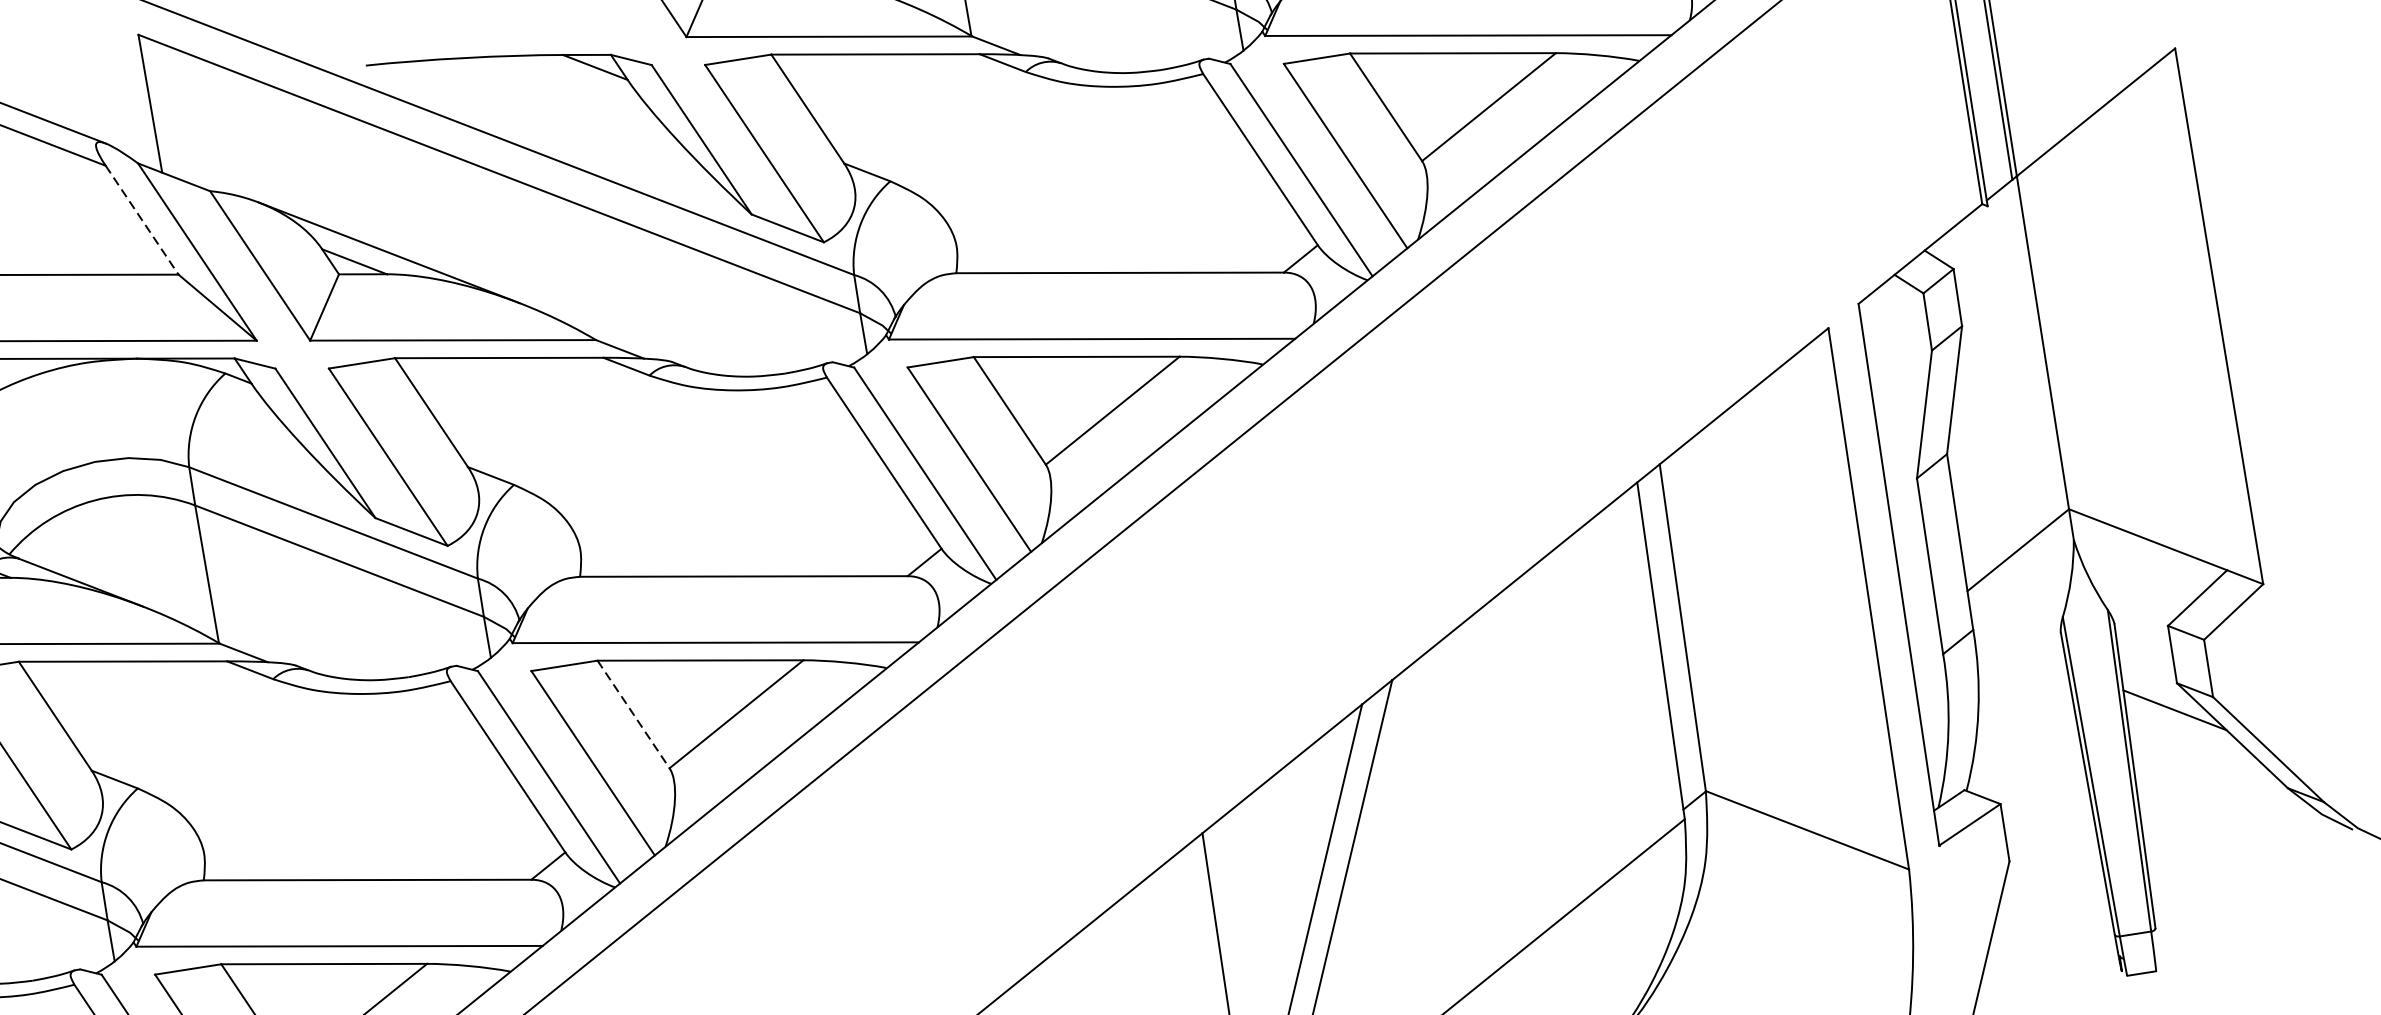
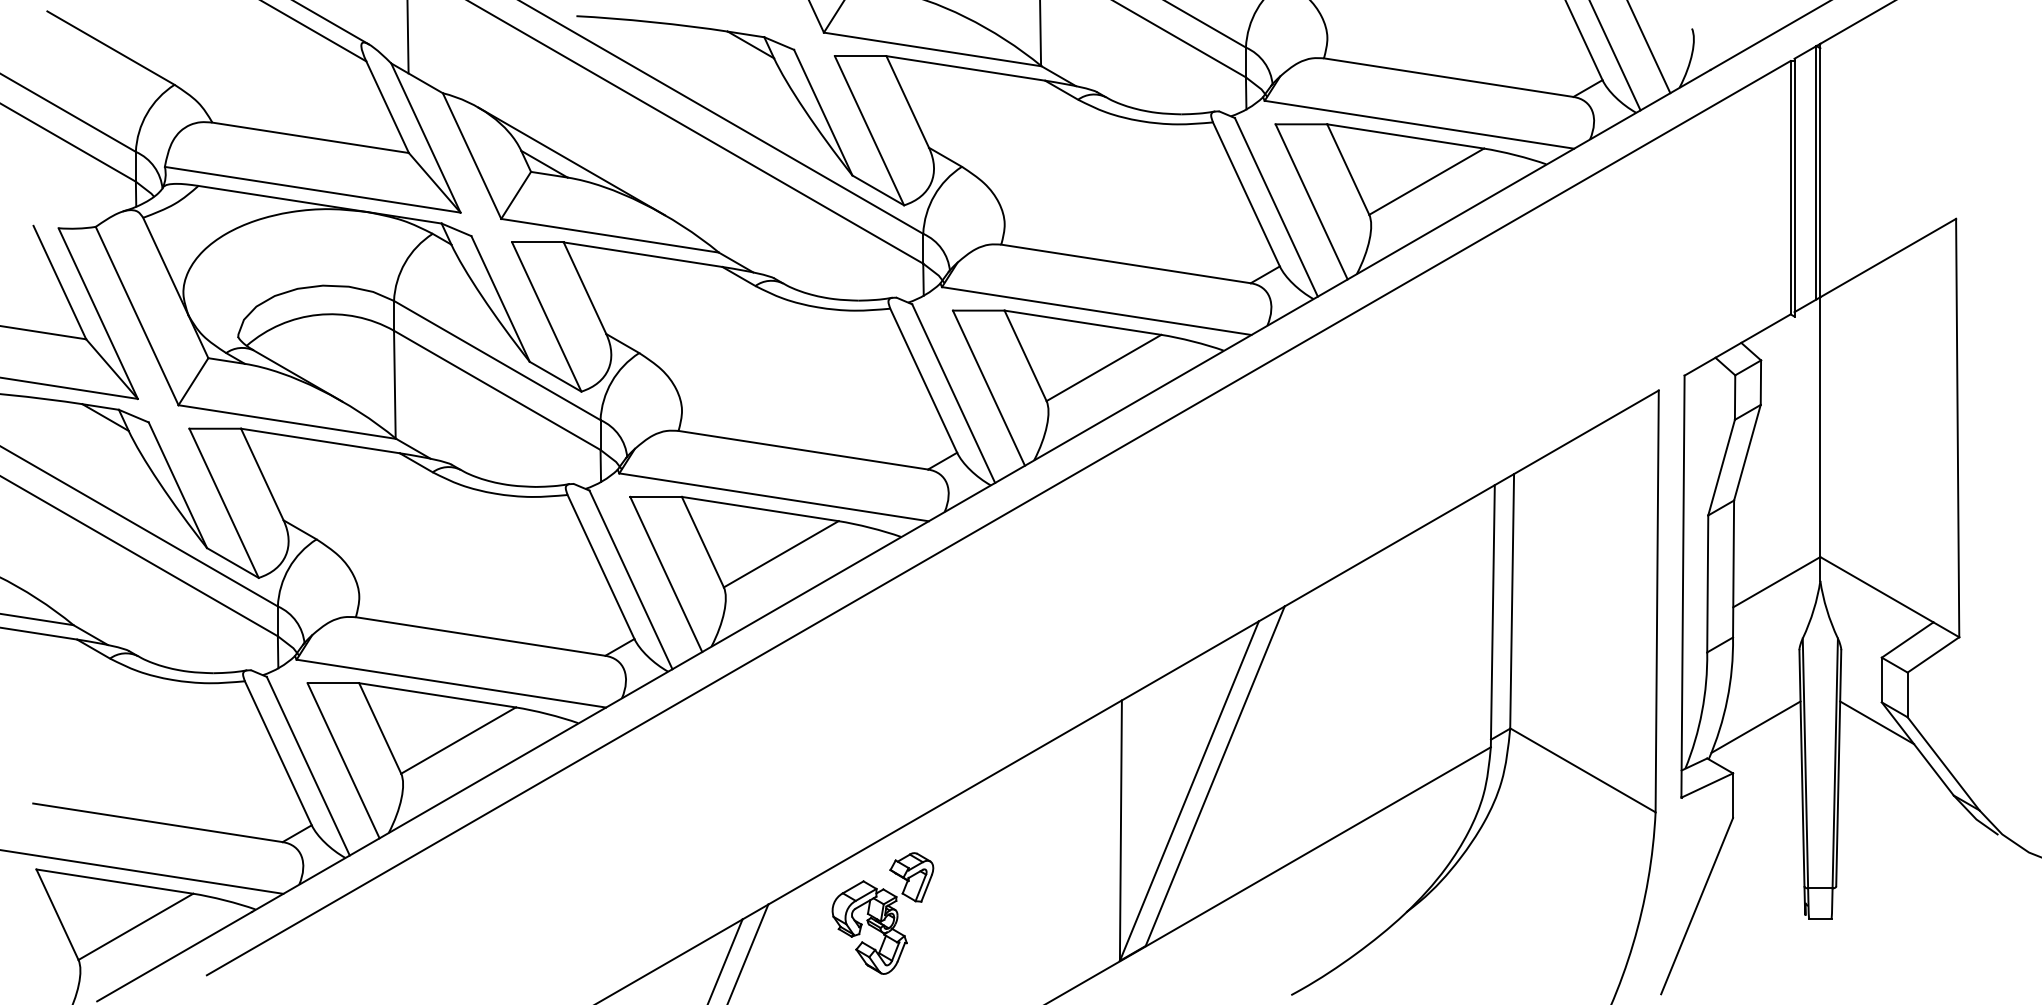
line: (142, 220) -> (387, 107), dashed -> solid
line: (633, 714) -> (702, 542), dashed -> solid
line: (2019, 739) -> (1755, 726), added

